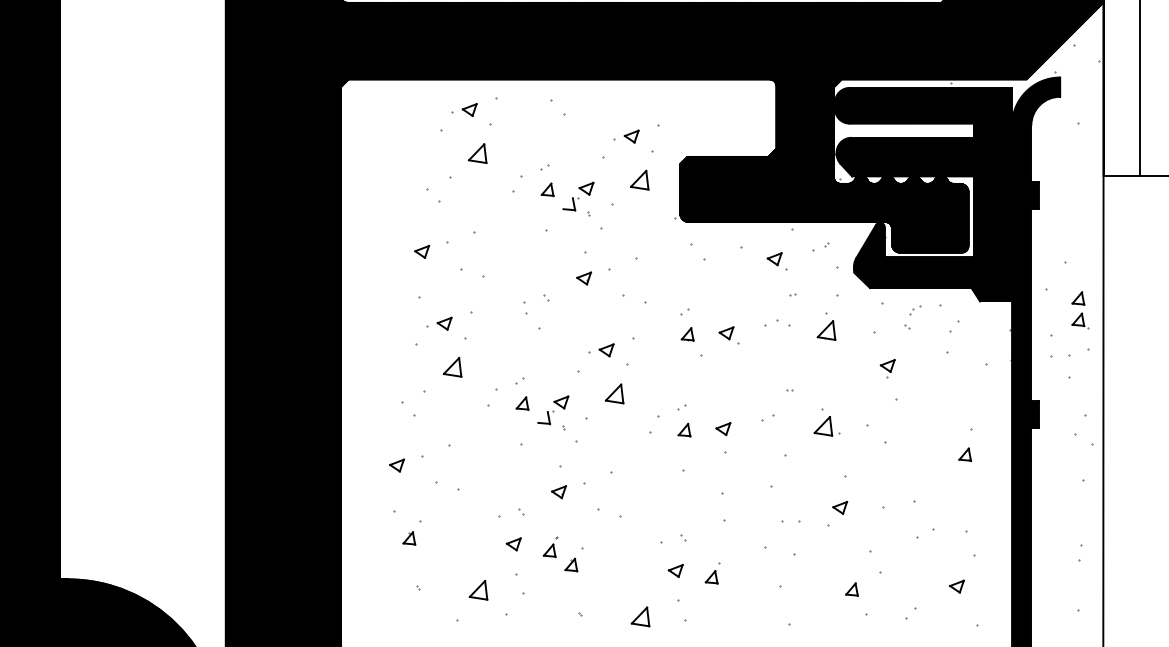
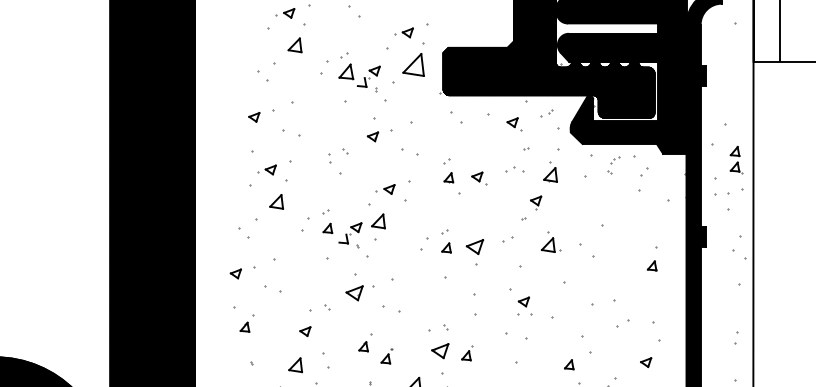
part: (639, 179) -> (413, 64), size x1.6
part: (547, 189) -> (346, 71), size x1.6
part: (887, 368) -> (535, 202), moved
part: (614, 393) -> (378, 221), moved
part: (723, 429) -> (475, 247), size x1.6
part: (558, 492) -> (354, 293), size x1.6
part: (840, 507) -> (524, 301), moved
part: (513, 544) -> (305, 331), moved
part: (550, 546) -> (386, 355), moved
part: (675, 570) -> (439, 350), size x1.6

